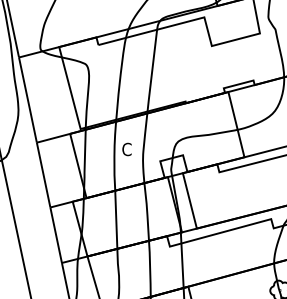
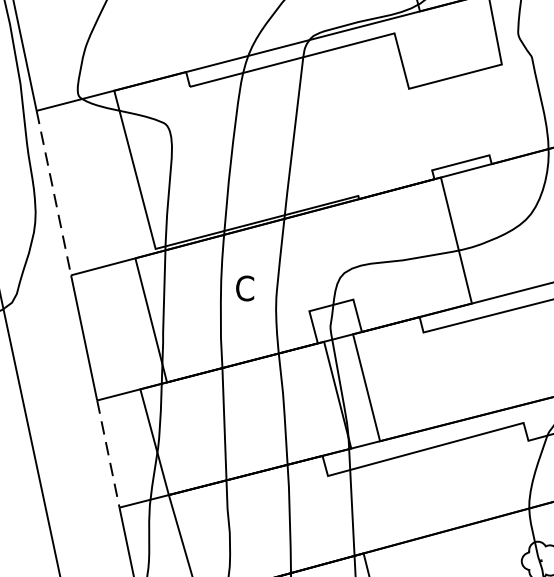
line: (28, 101) -> (54, 195), solid -> dashed
line: (56, 235) -> (109, 454), solid -> dashed

